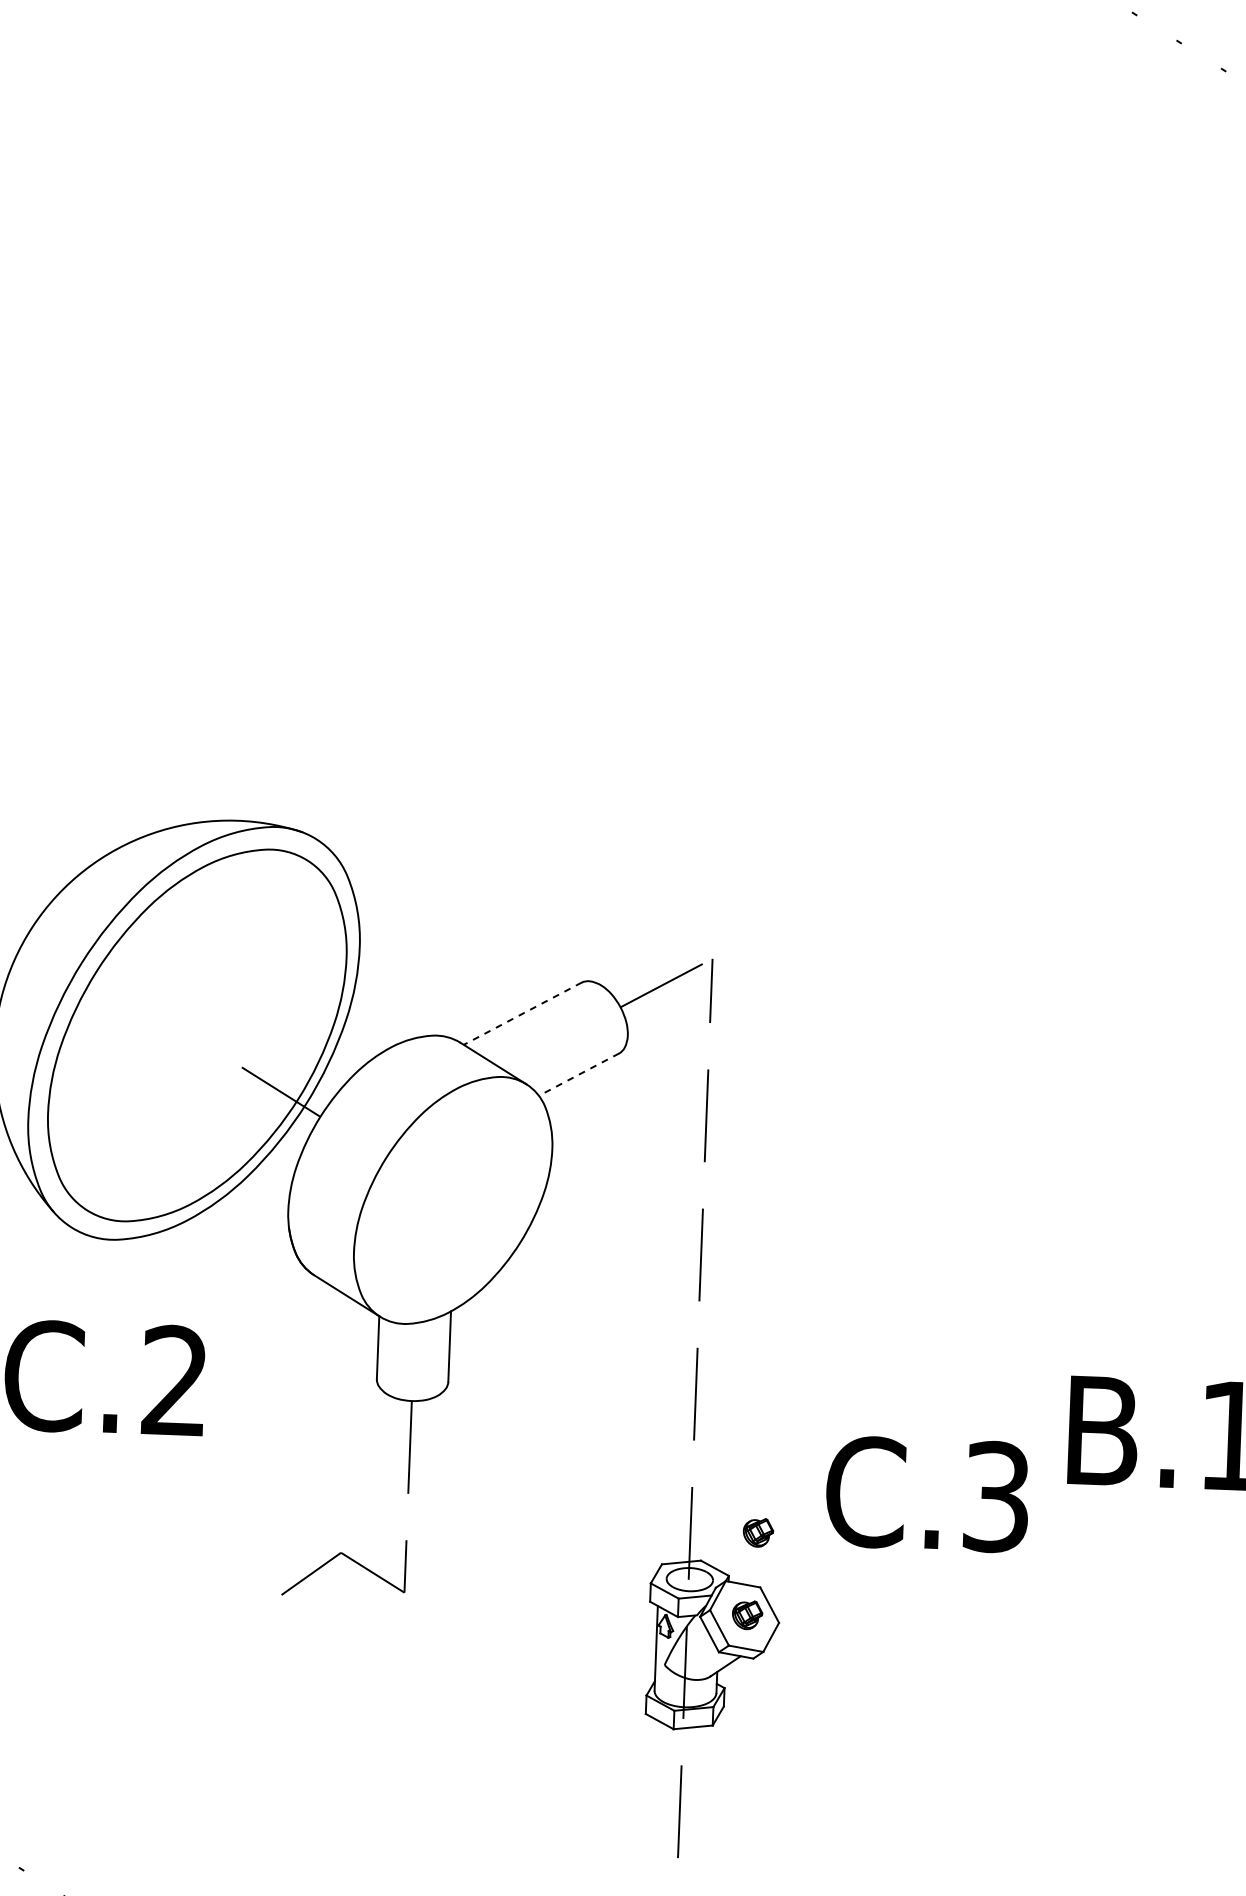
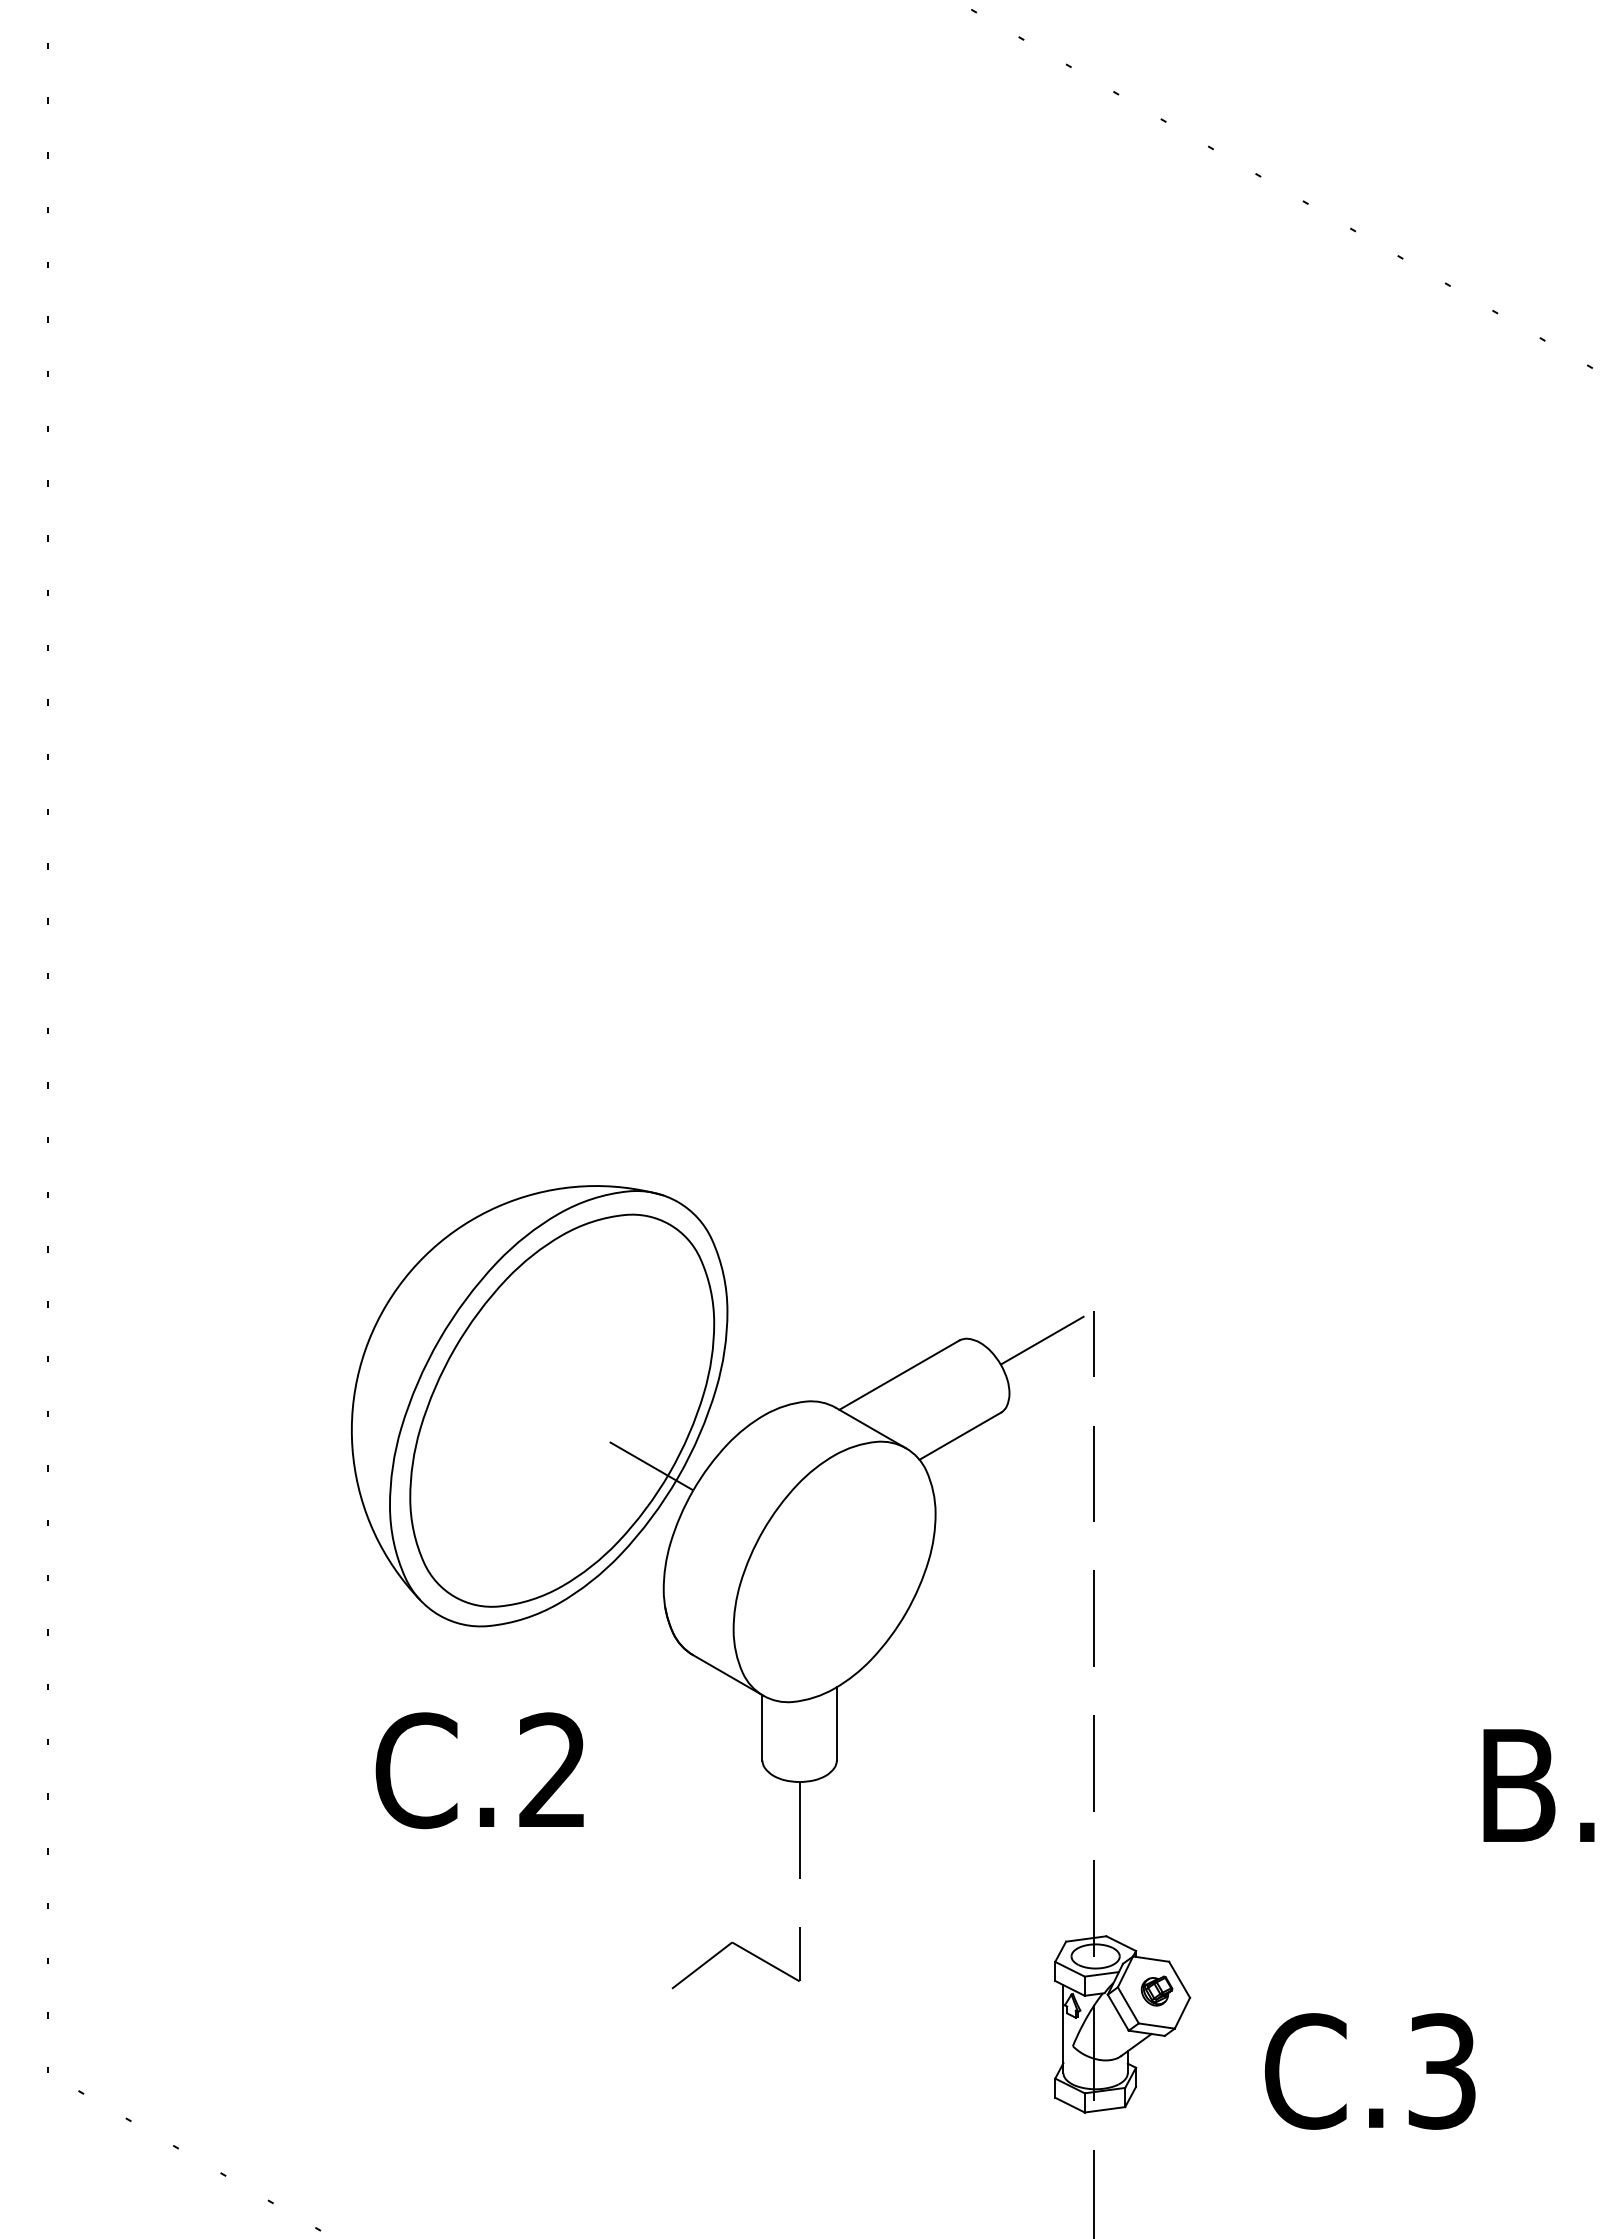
line: (522, 1014) -> (899, 1375), dashed -> solid
line: (578, 1074) -> (959, 1436), dashed -> solid
text: (927, 1494) -> (1370, 2071), moved
part: (757, 1532) -> (1164, 1904), removed

